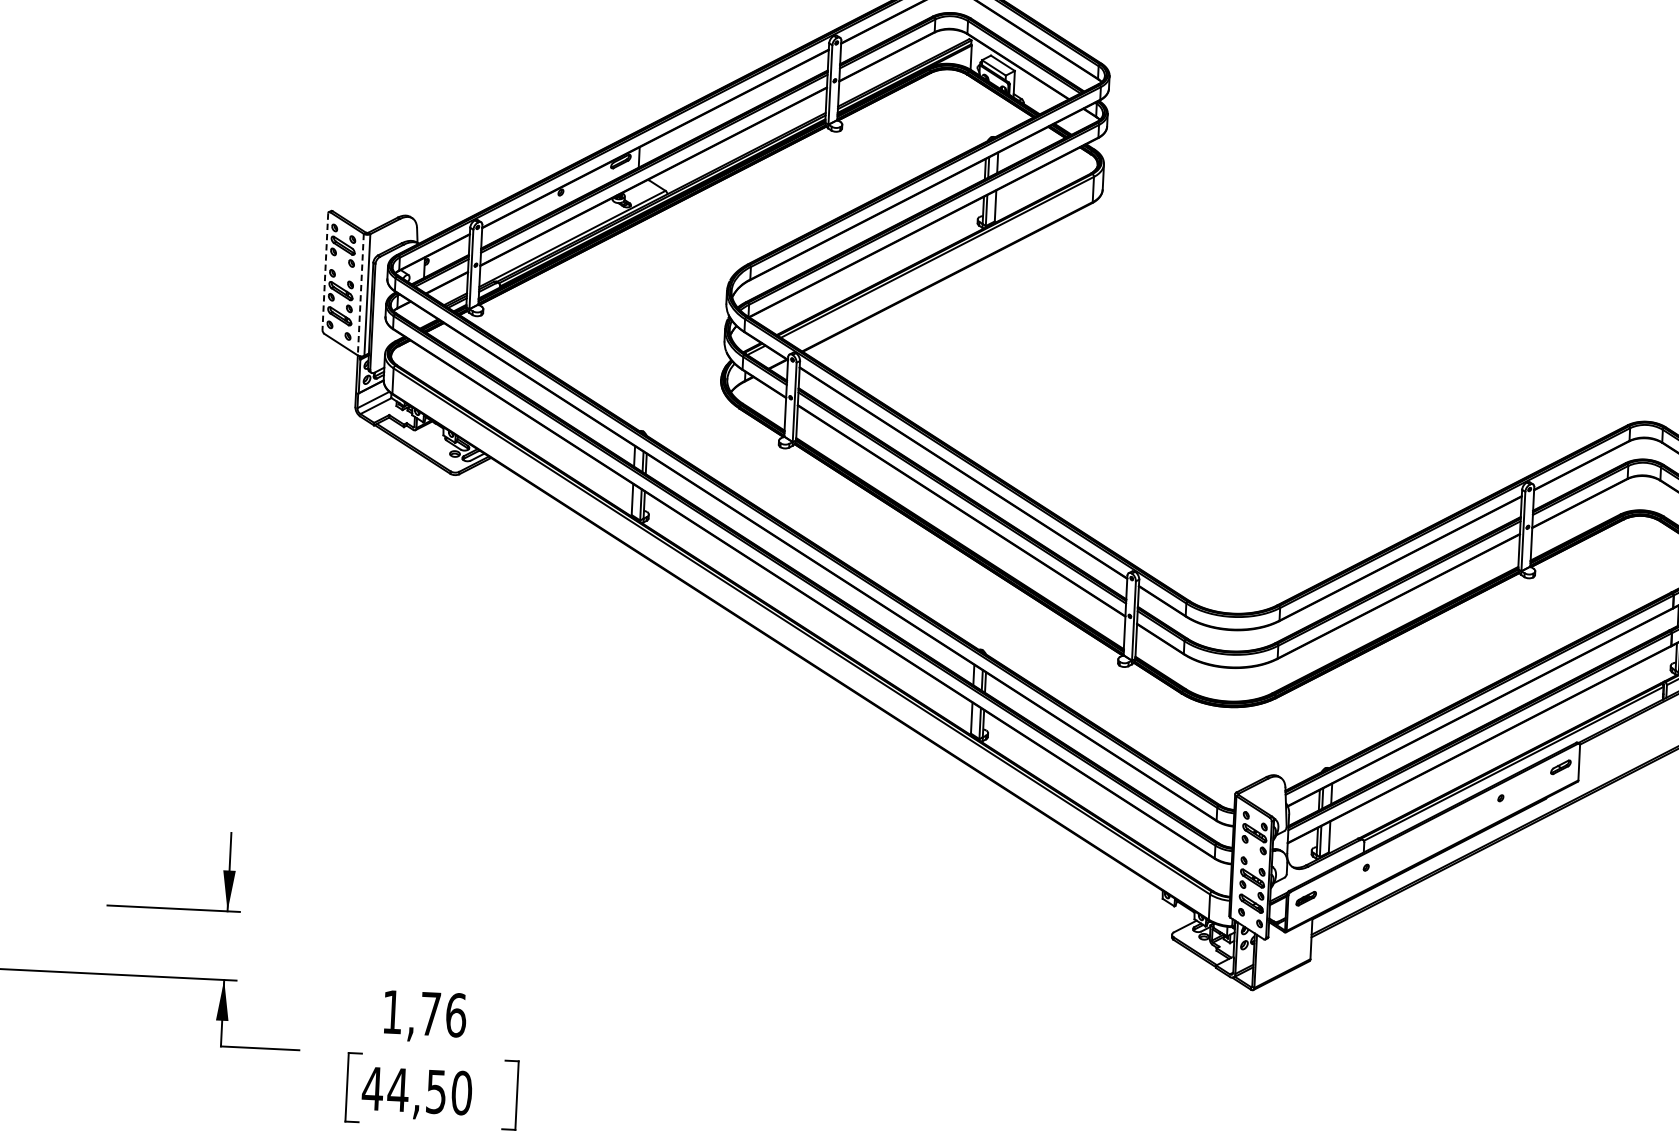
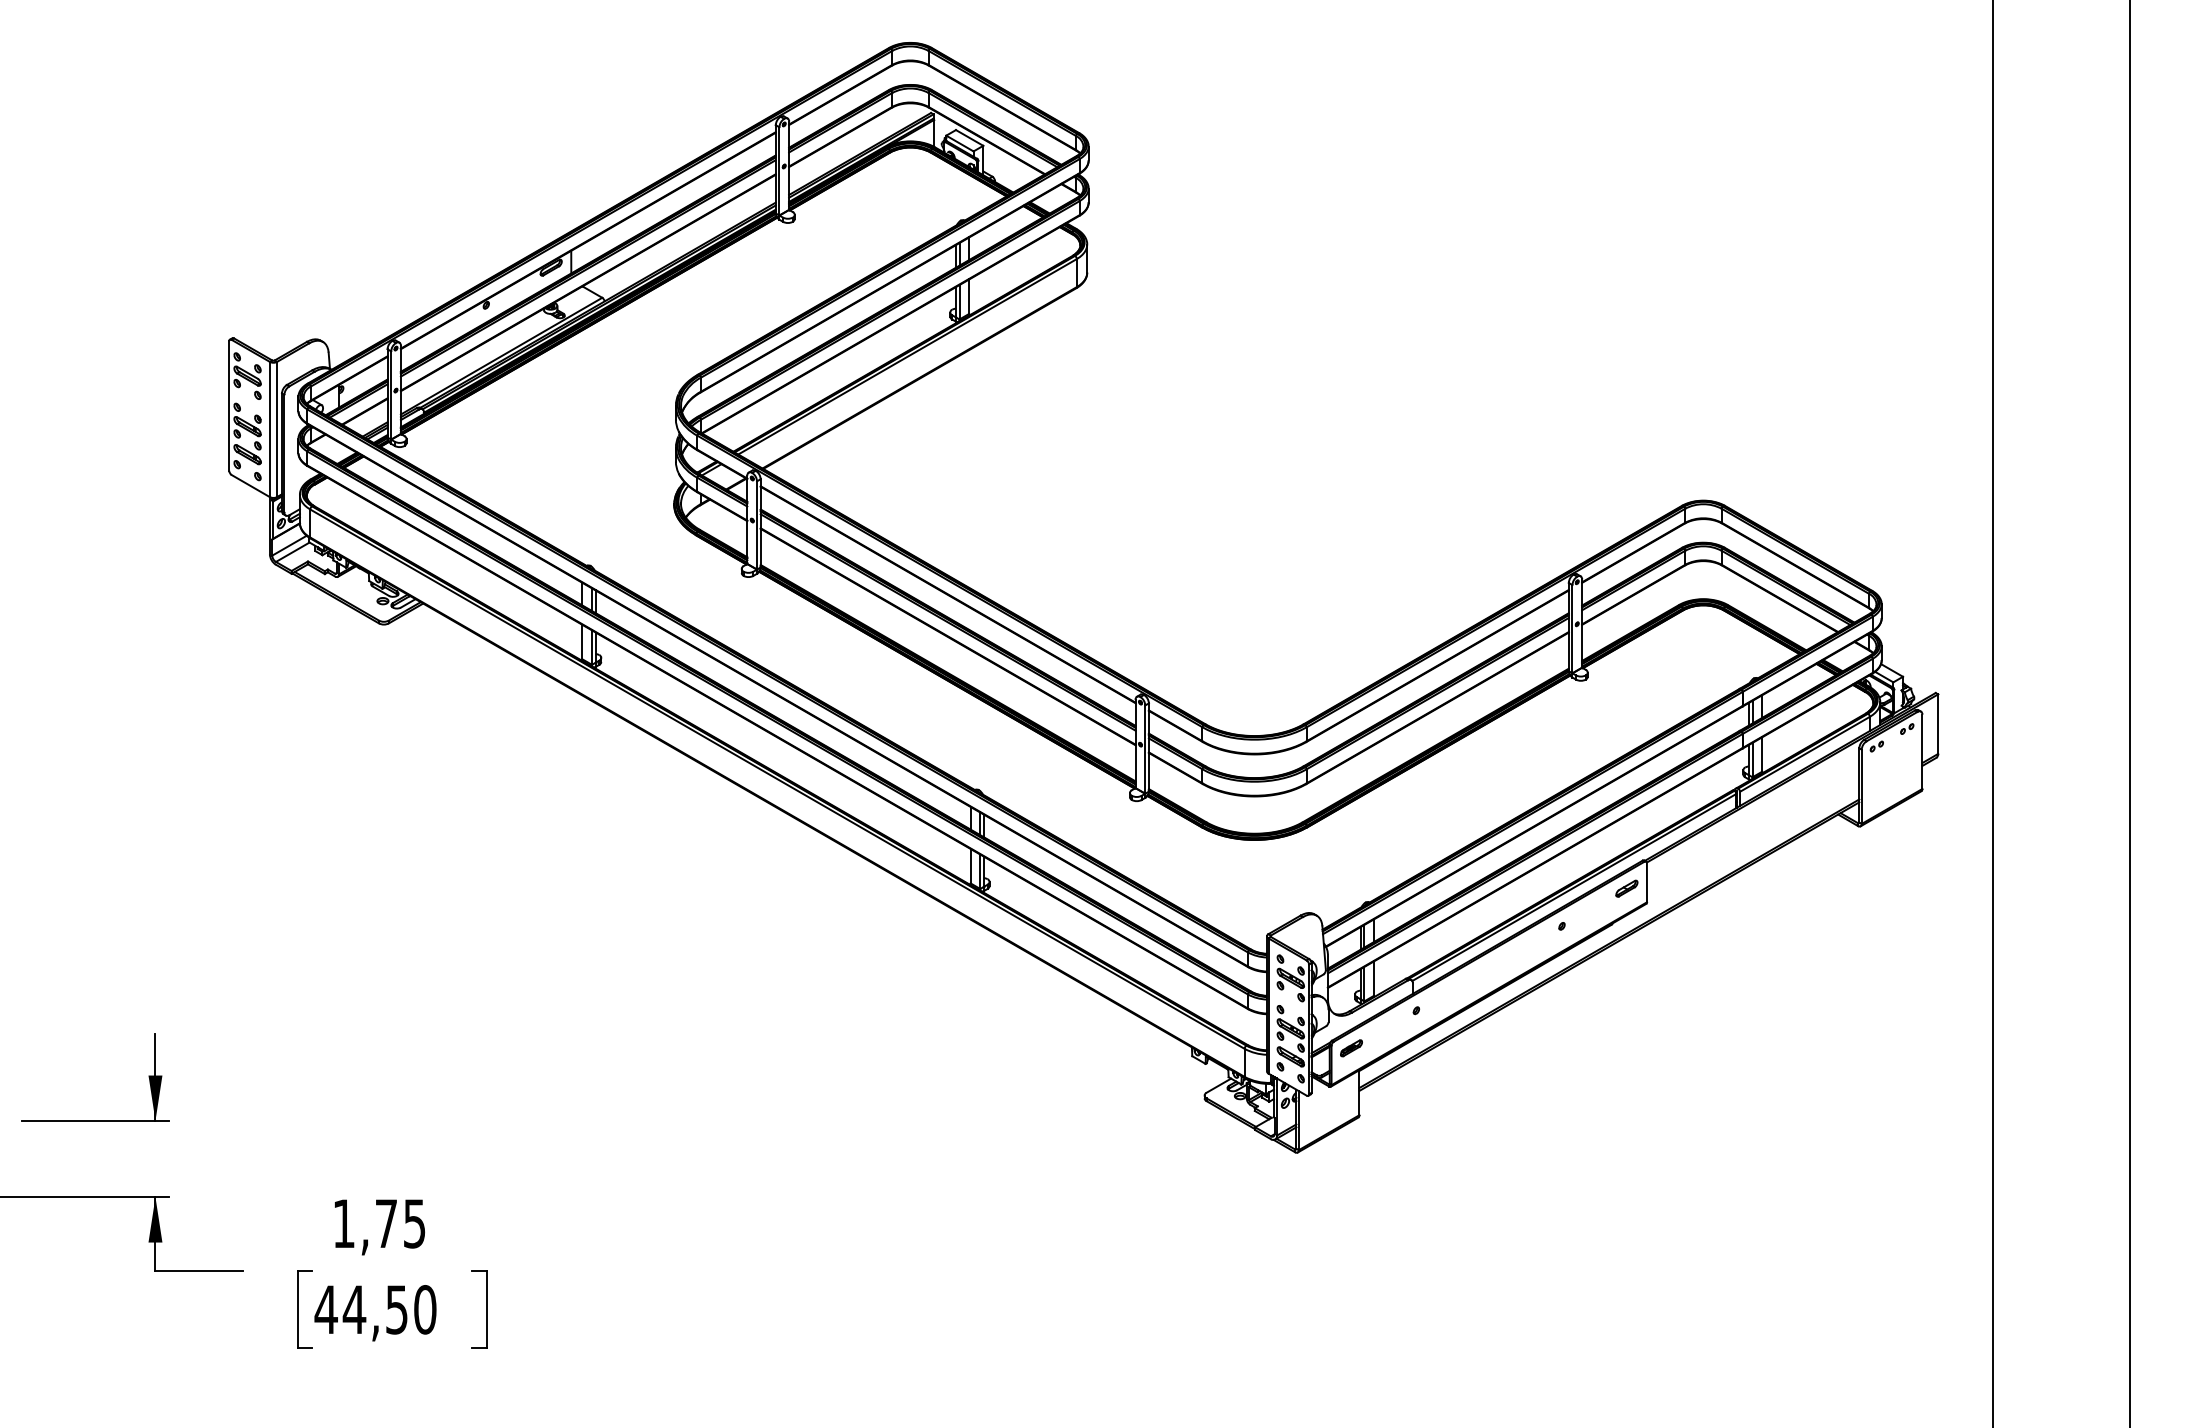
line: (325, 272) -> (229, 406), dashed -> solid
line: (360, 294) -> (269, 429), dashed -> solid
text: (455, 1015) -> (414, 1223), 1,76 -> 1,75

